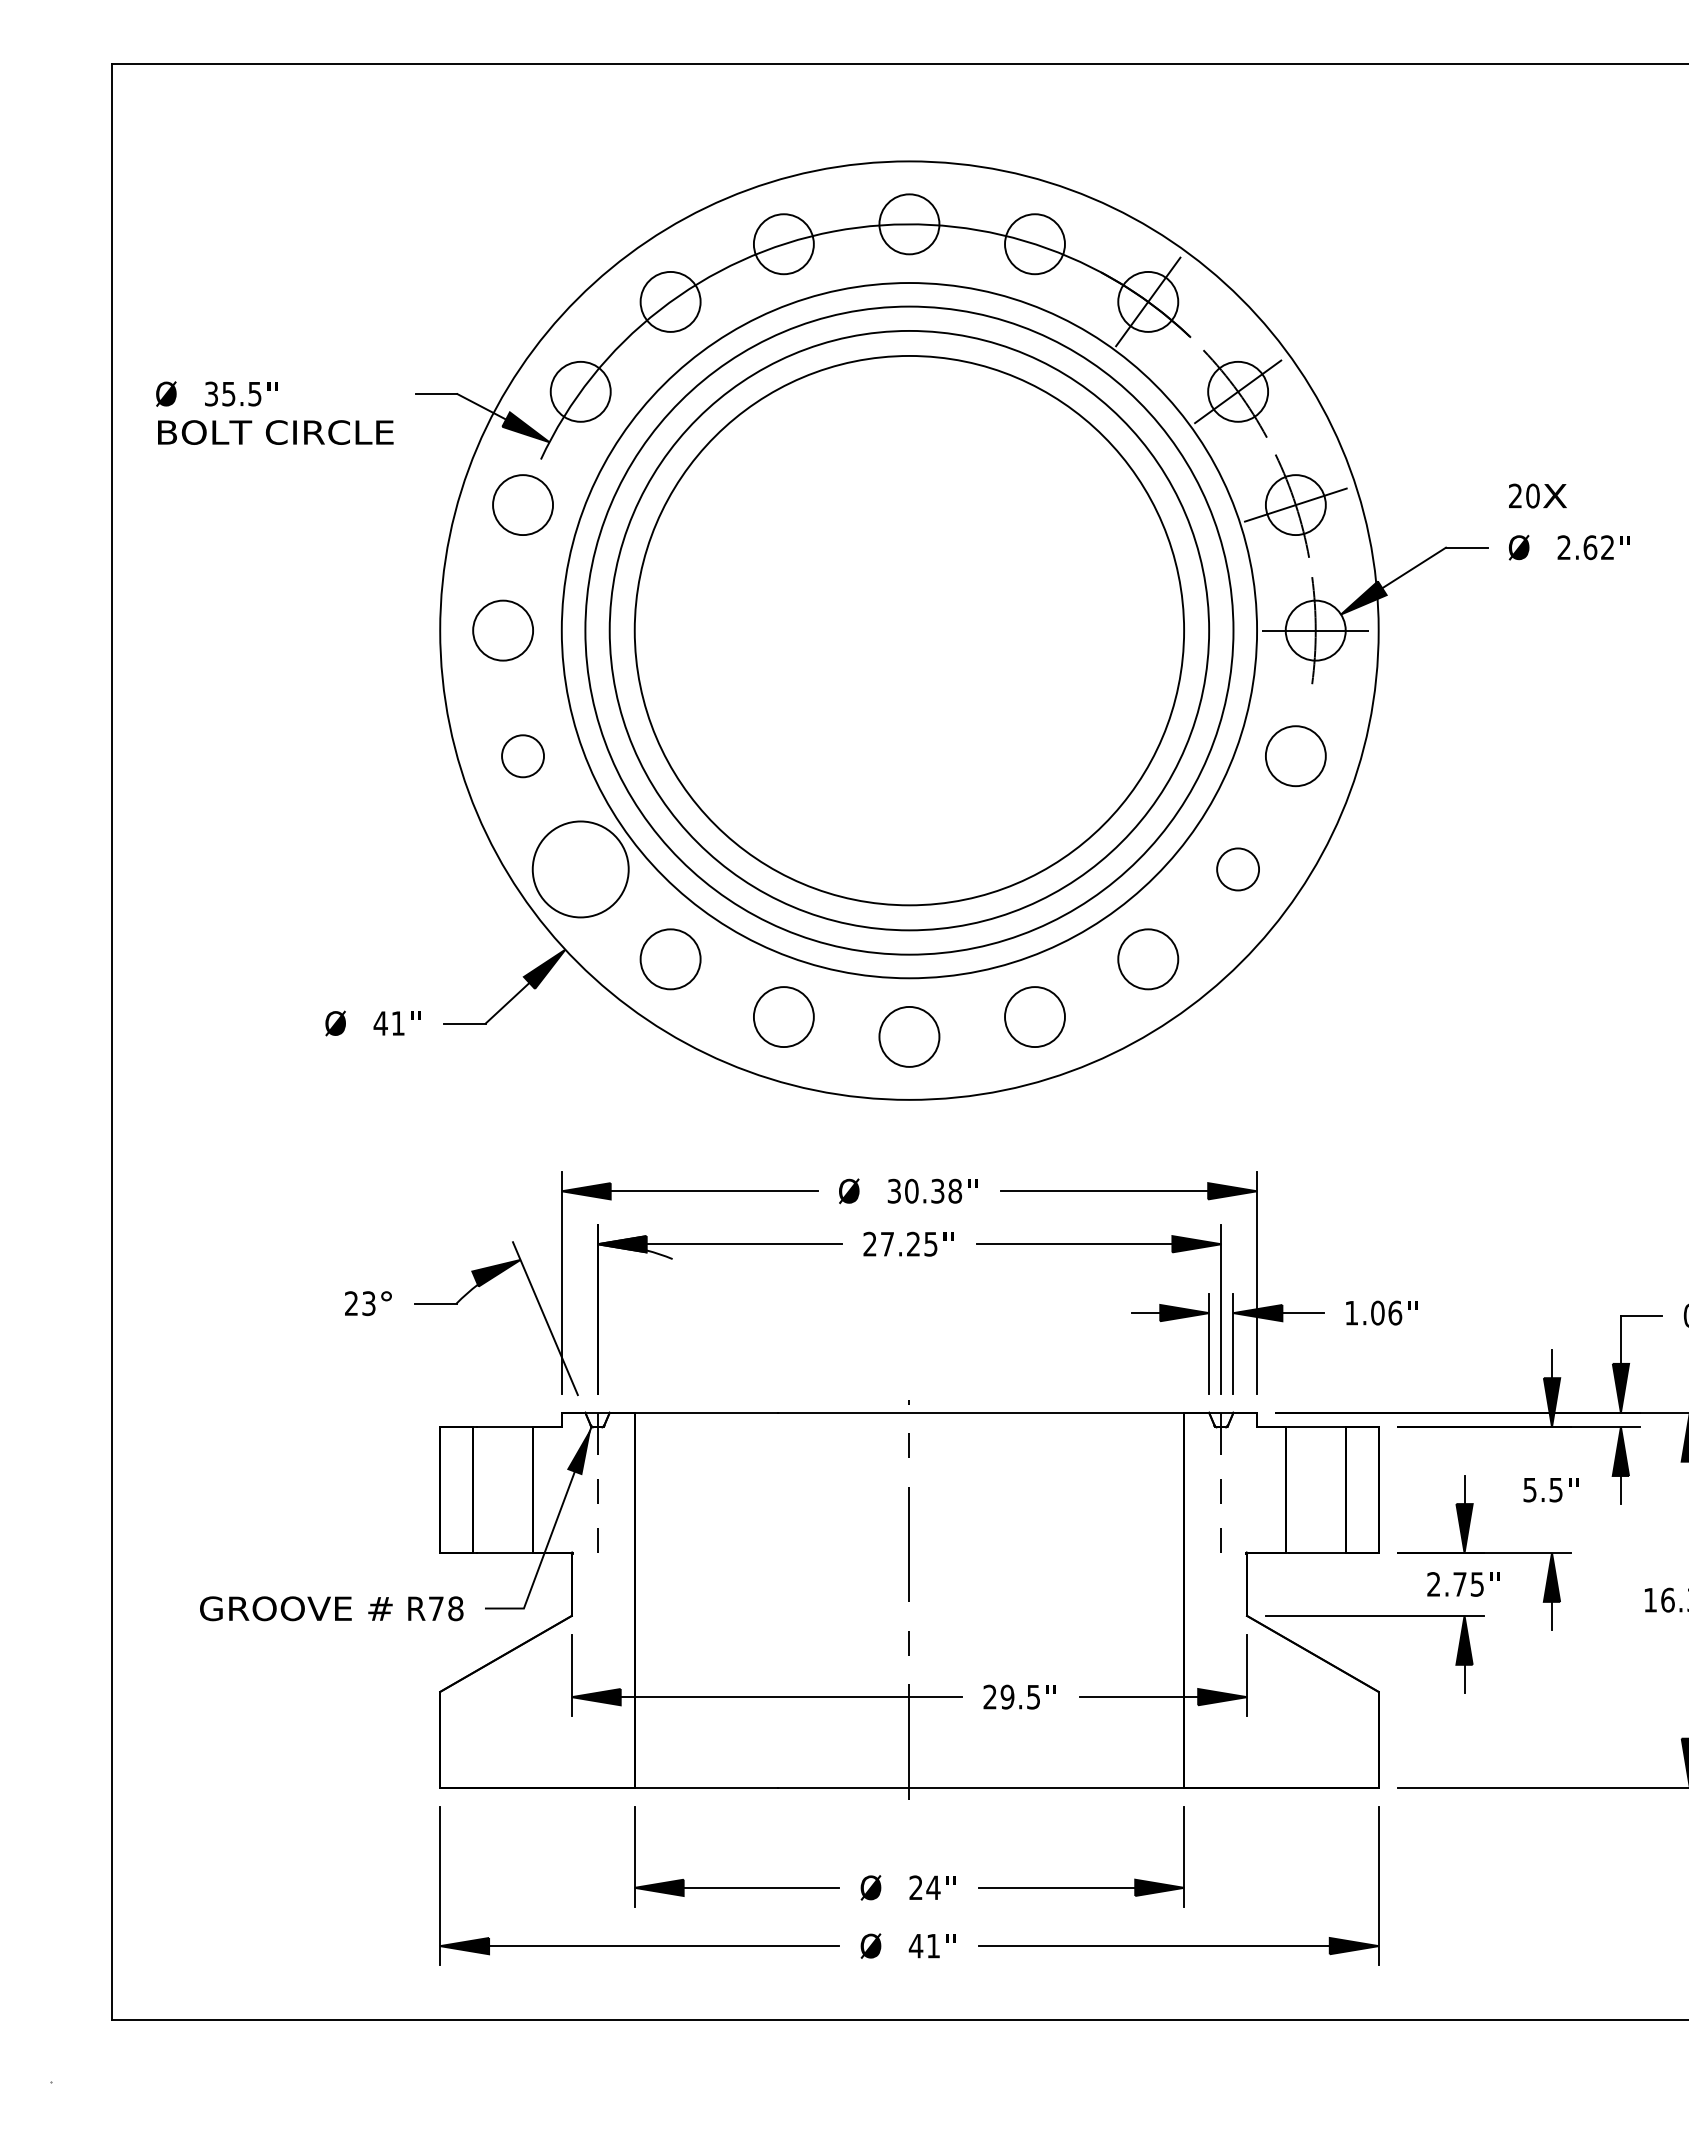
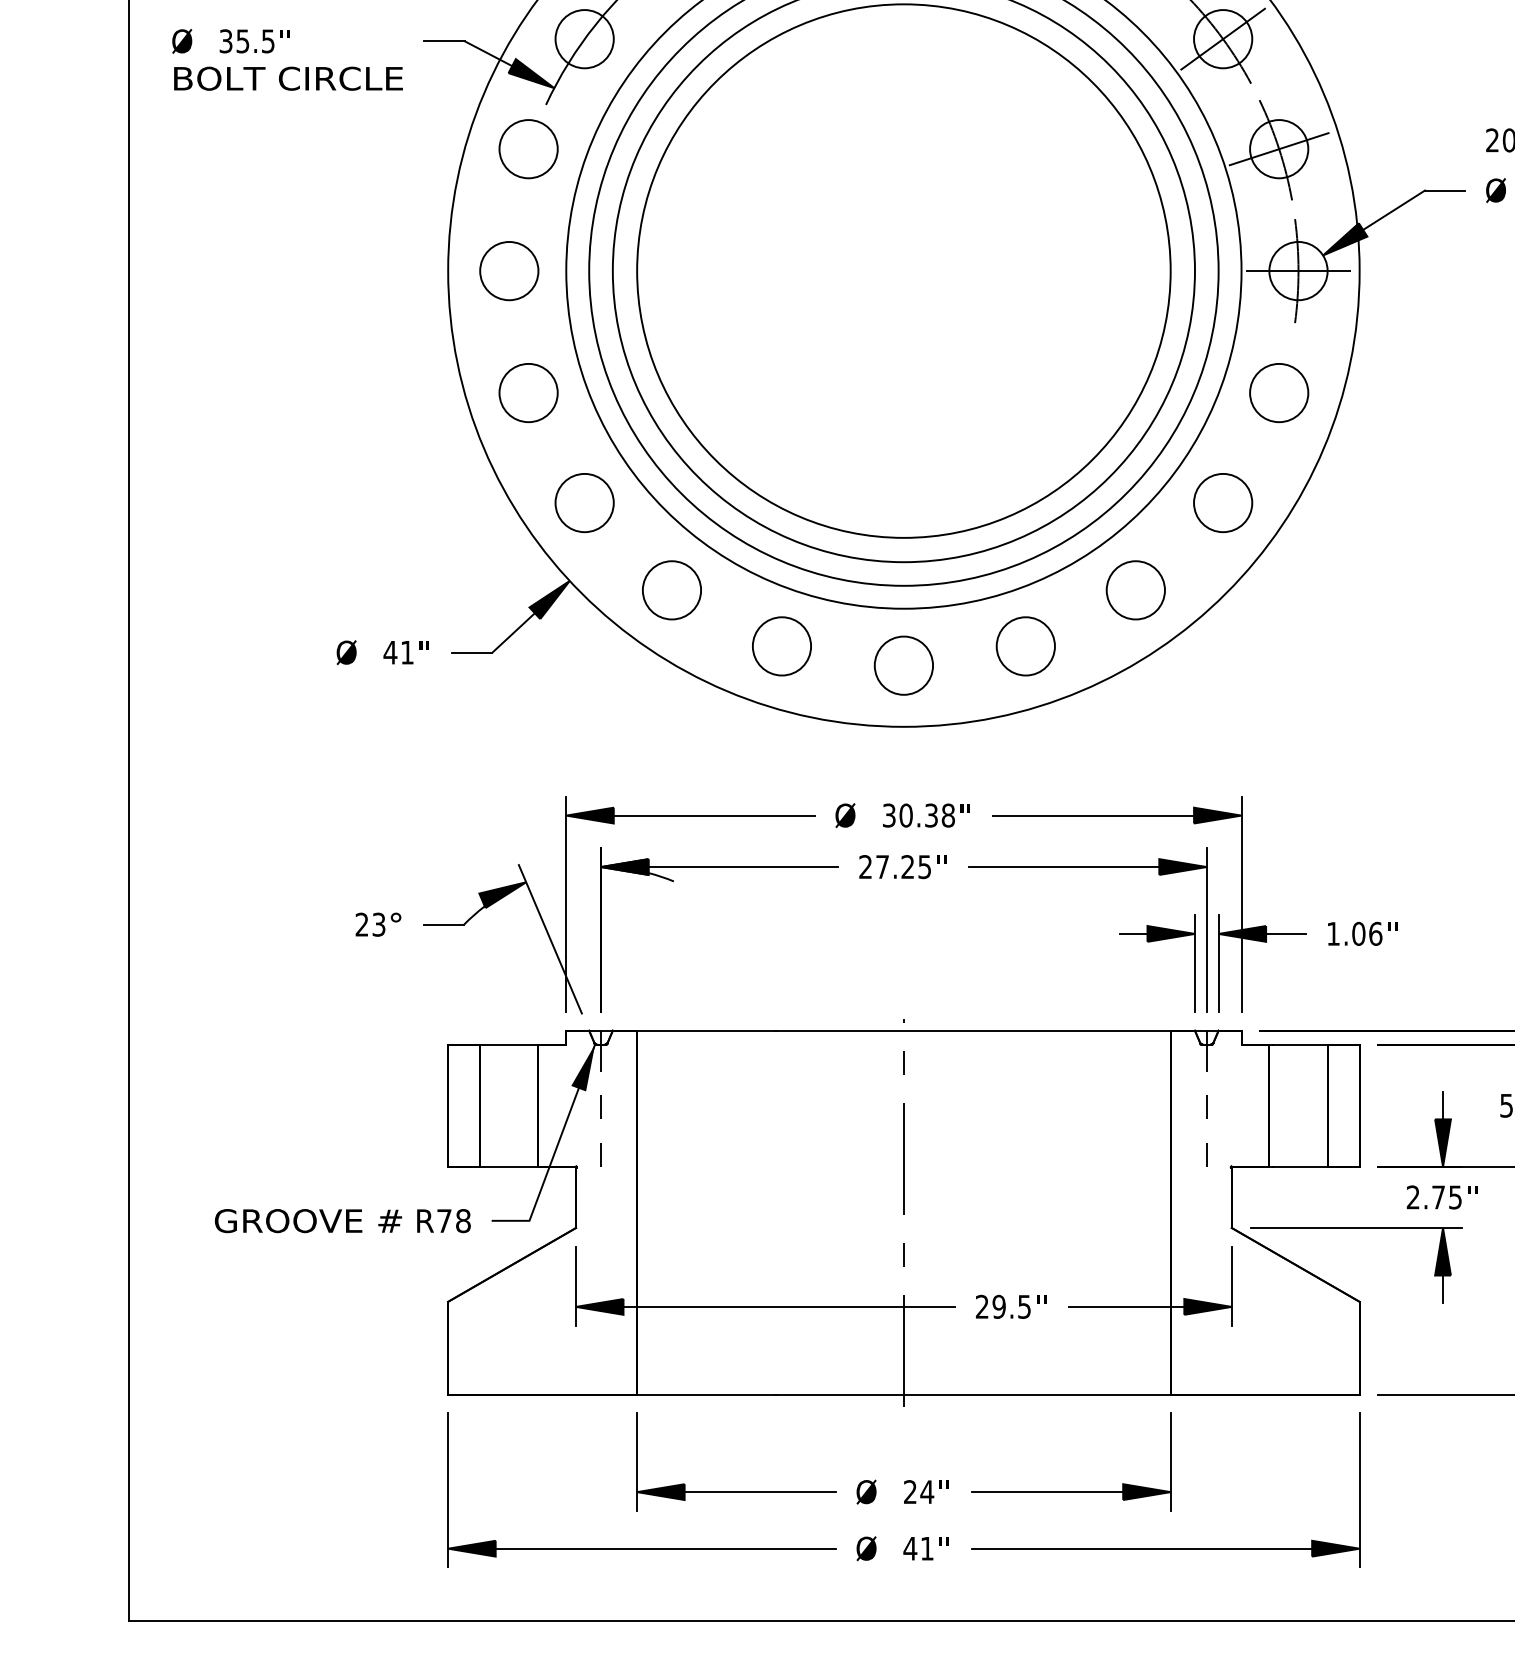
circle: (522, 756) -> (528, 393), size x1.43
circle: (580, 869) -> (584, 503), size x0.62
circle: (1237, 869) -> (1222, 503), size x1.43

